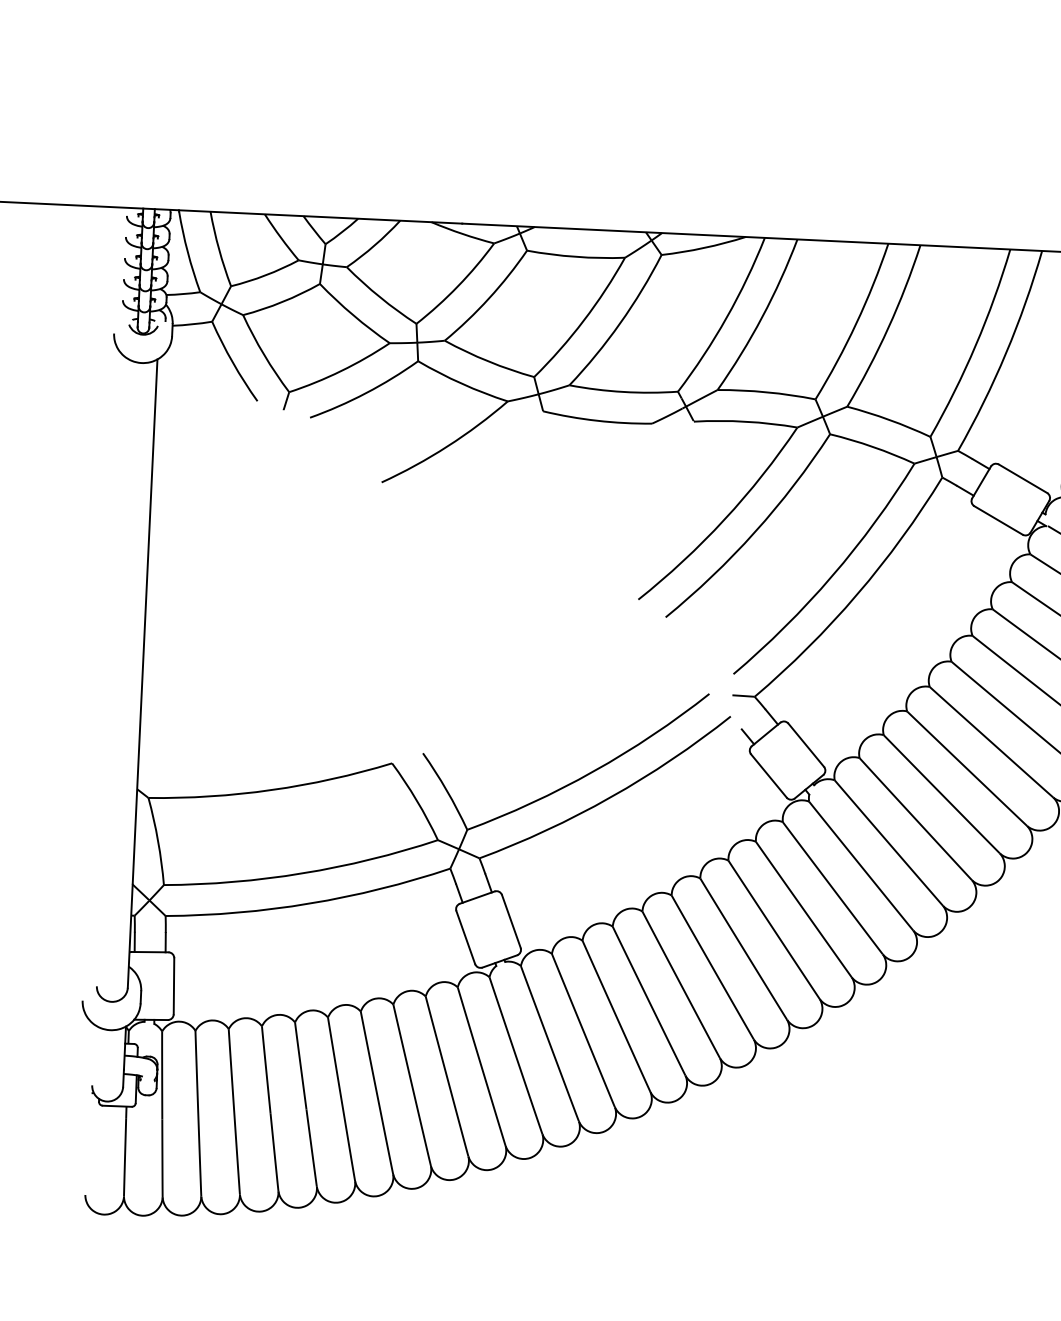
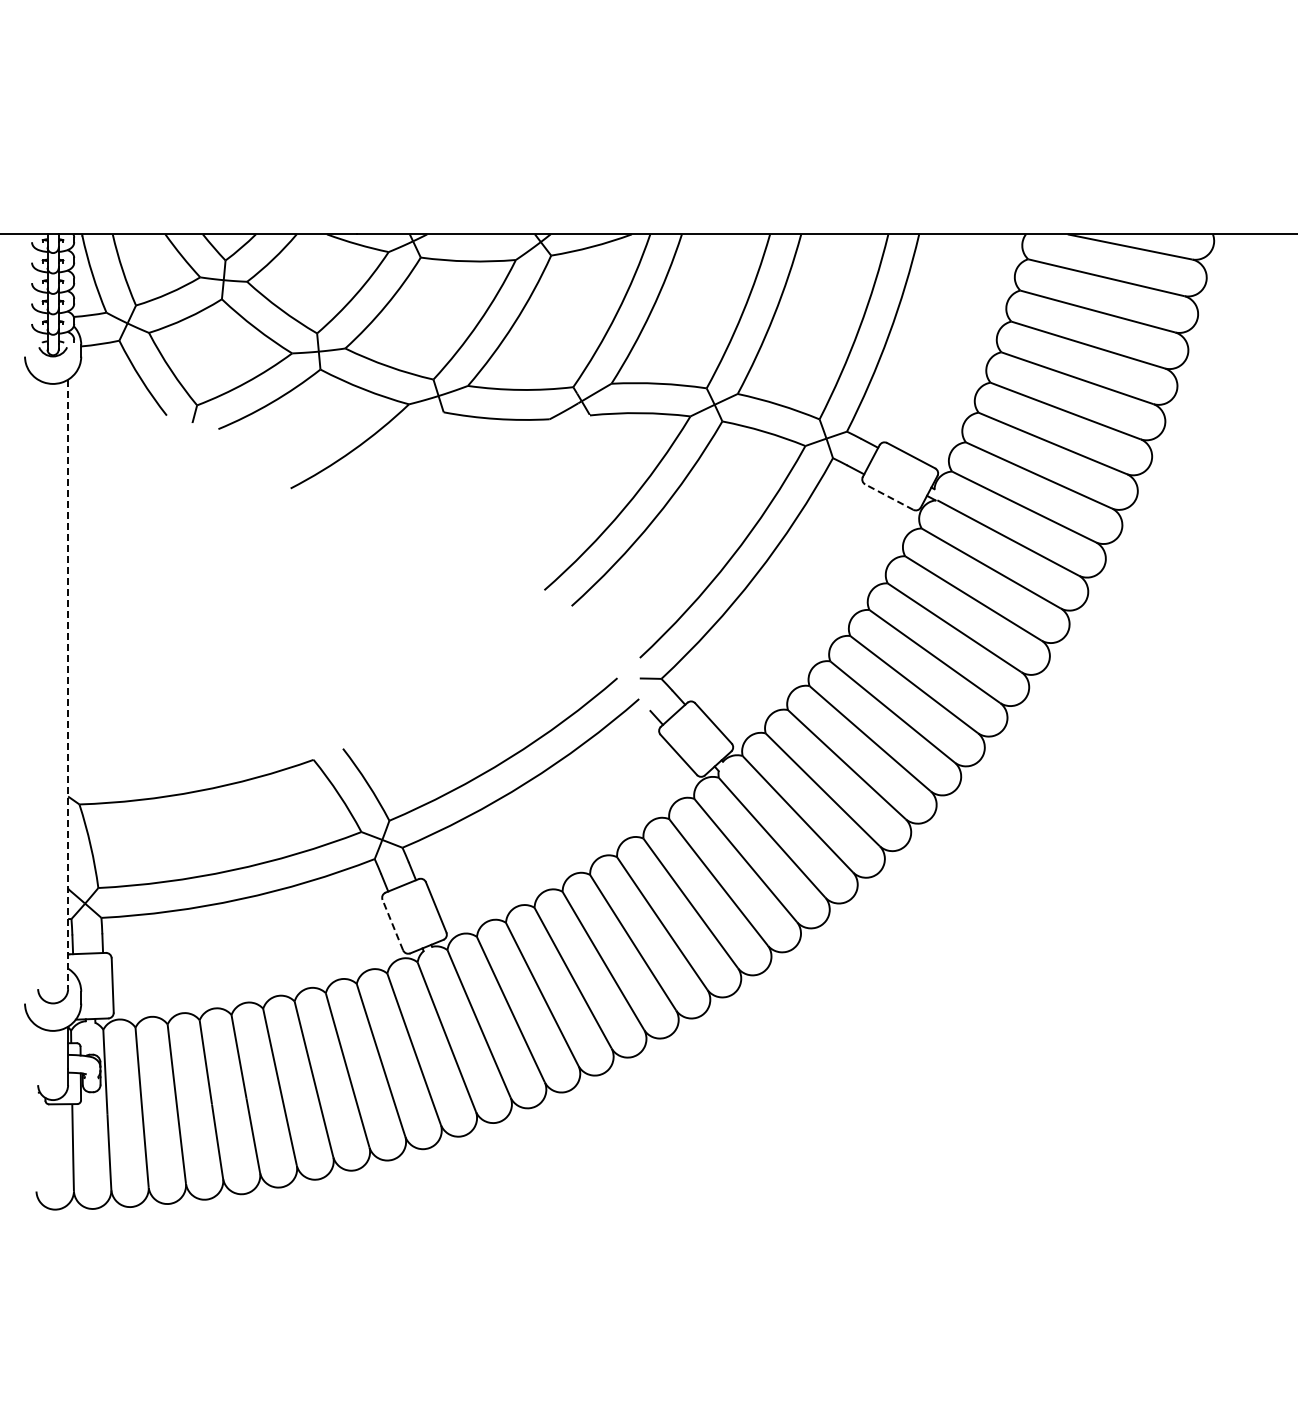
line: (997, 519) -> (888, 496), solid -> dashed
line: (143, 673) -> (68, 684), solid -> dashed
line: (465, 936) -> (392, 924), solid -> dashed

